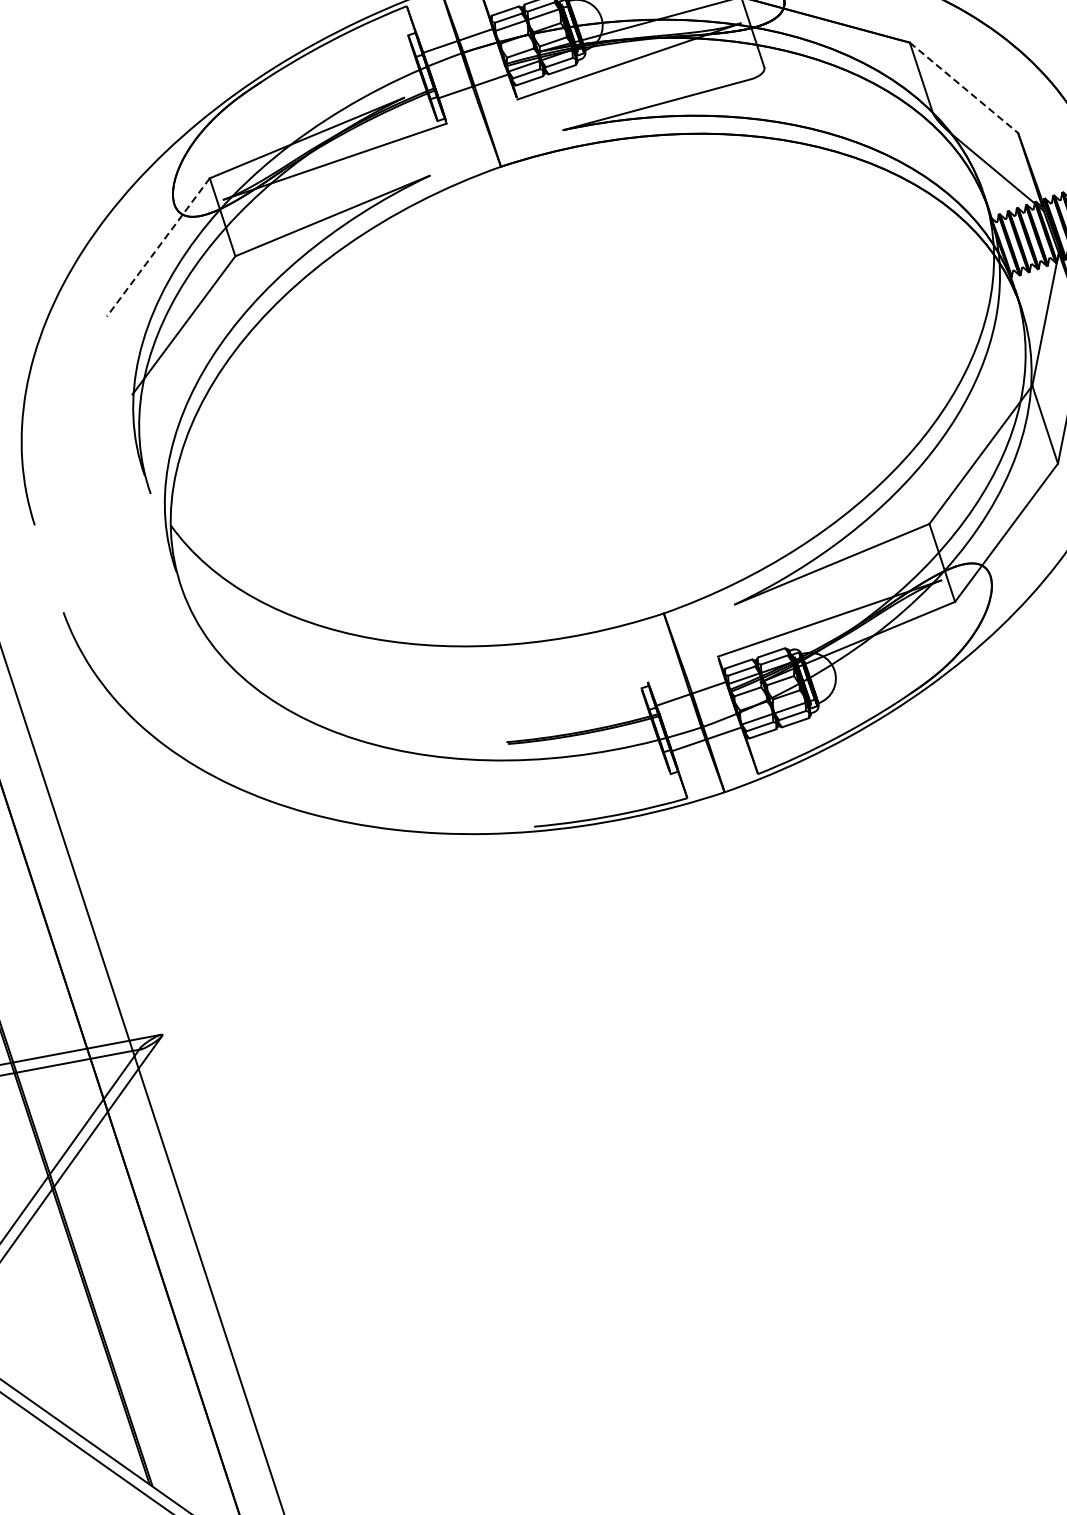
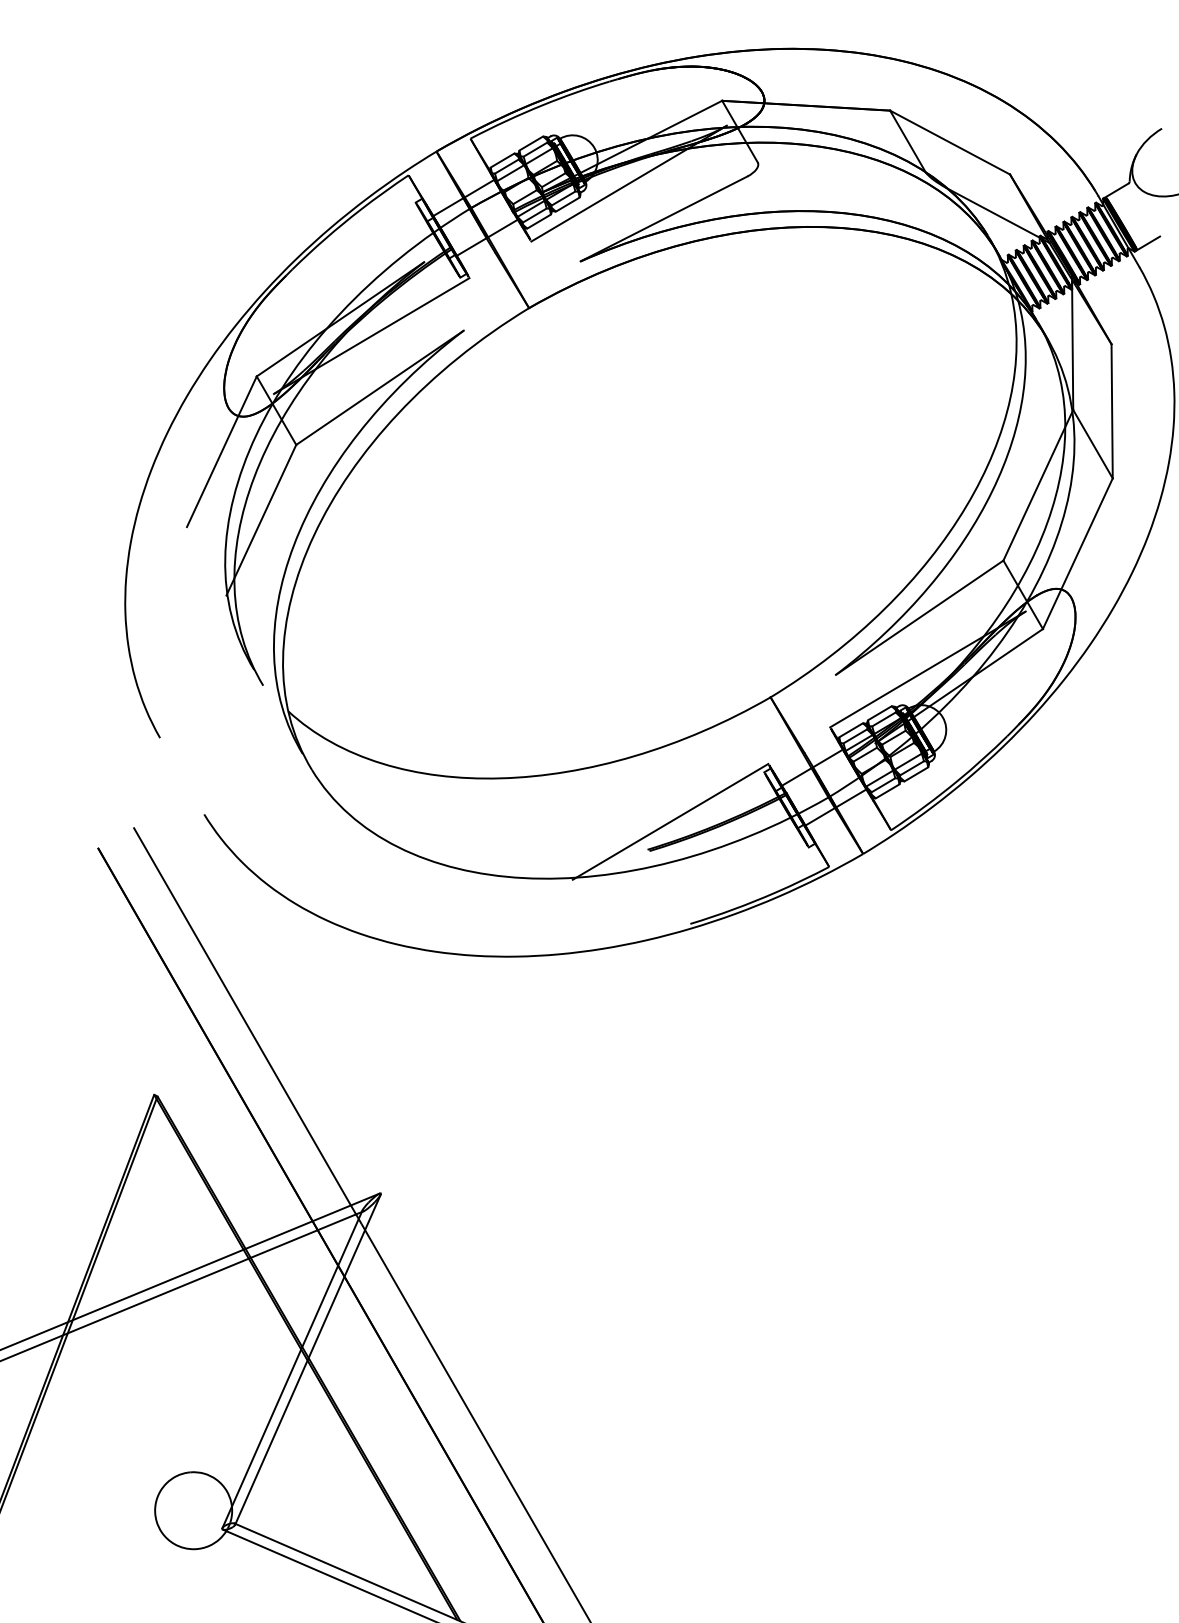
line: (964, 87) -> (950, 142), dashed -> solid
line: (157, 248) -> (221, 452), dashed -> solid
line: (535, 718) -> (670, 821), added

